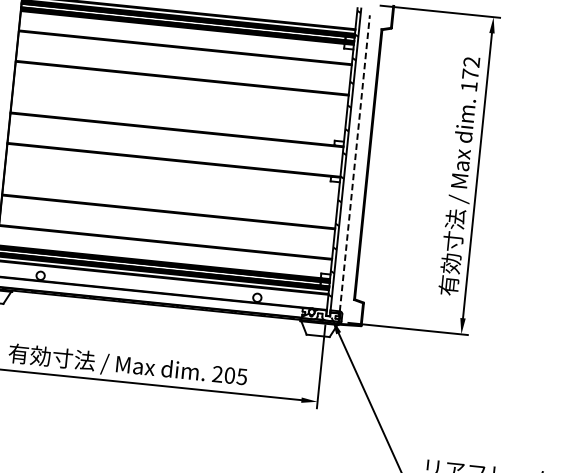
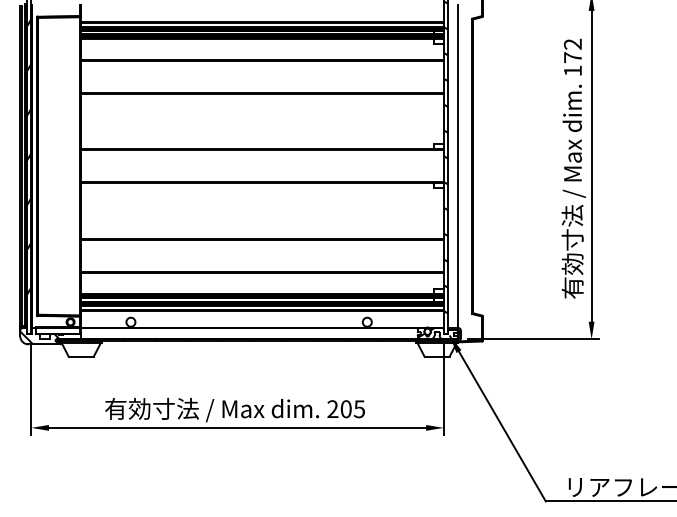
line: (354, 162) -> (457, 165), dashed -> solid

